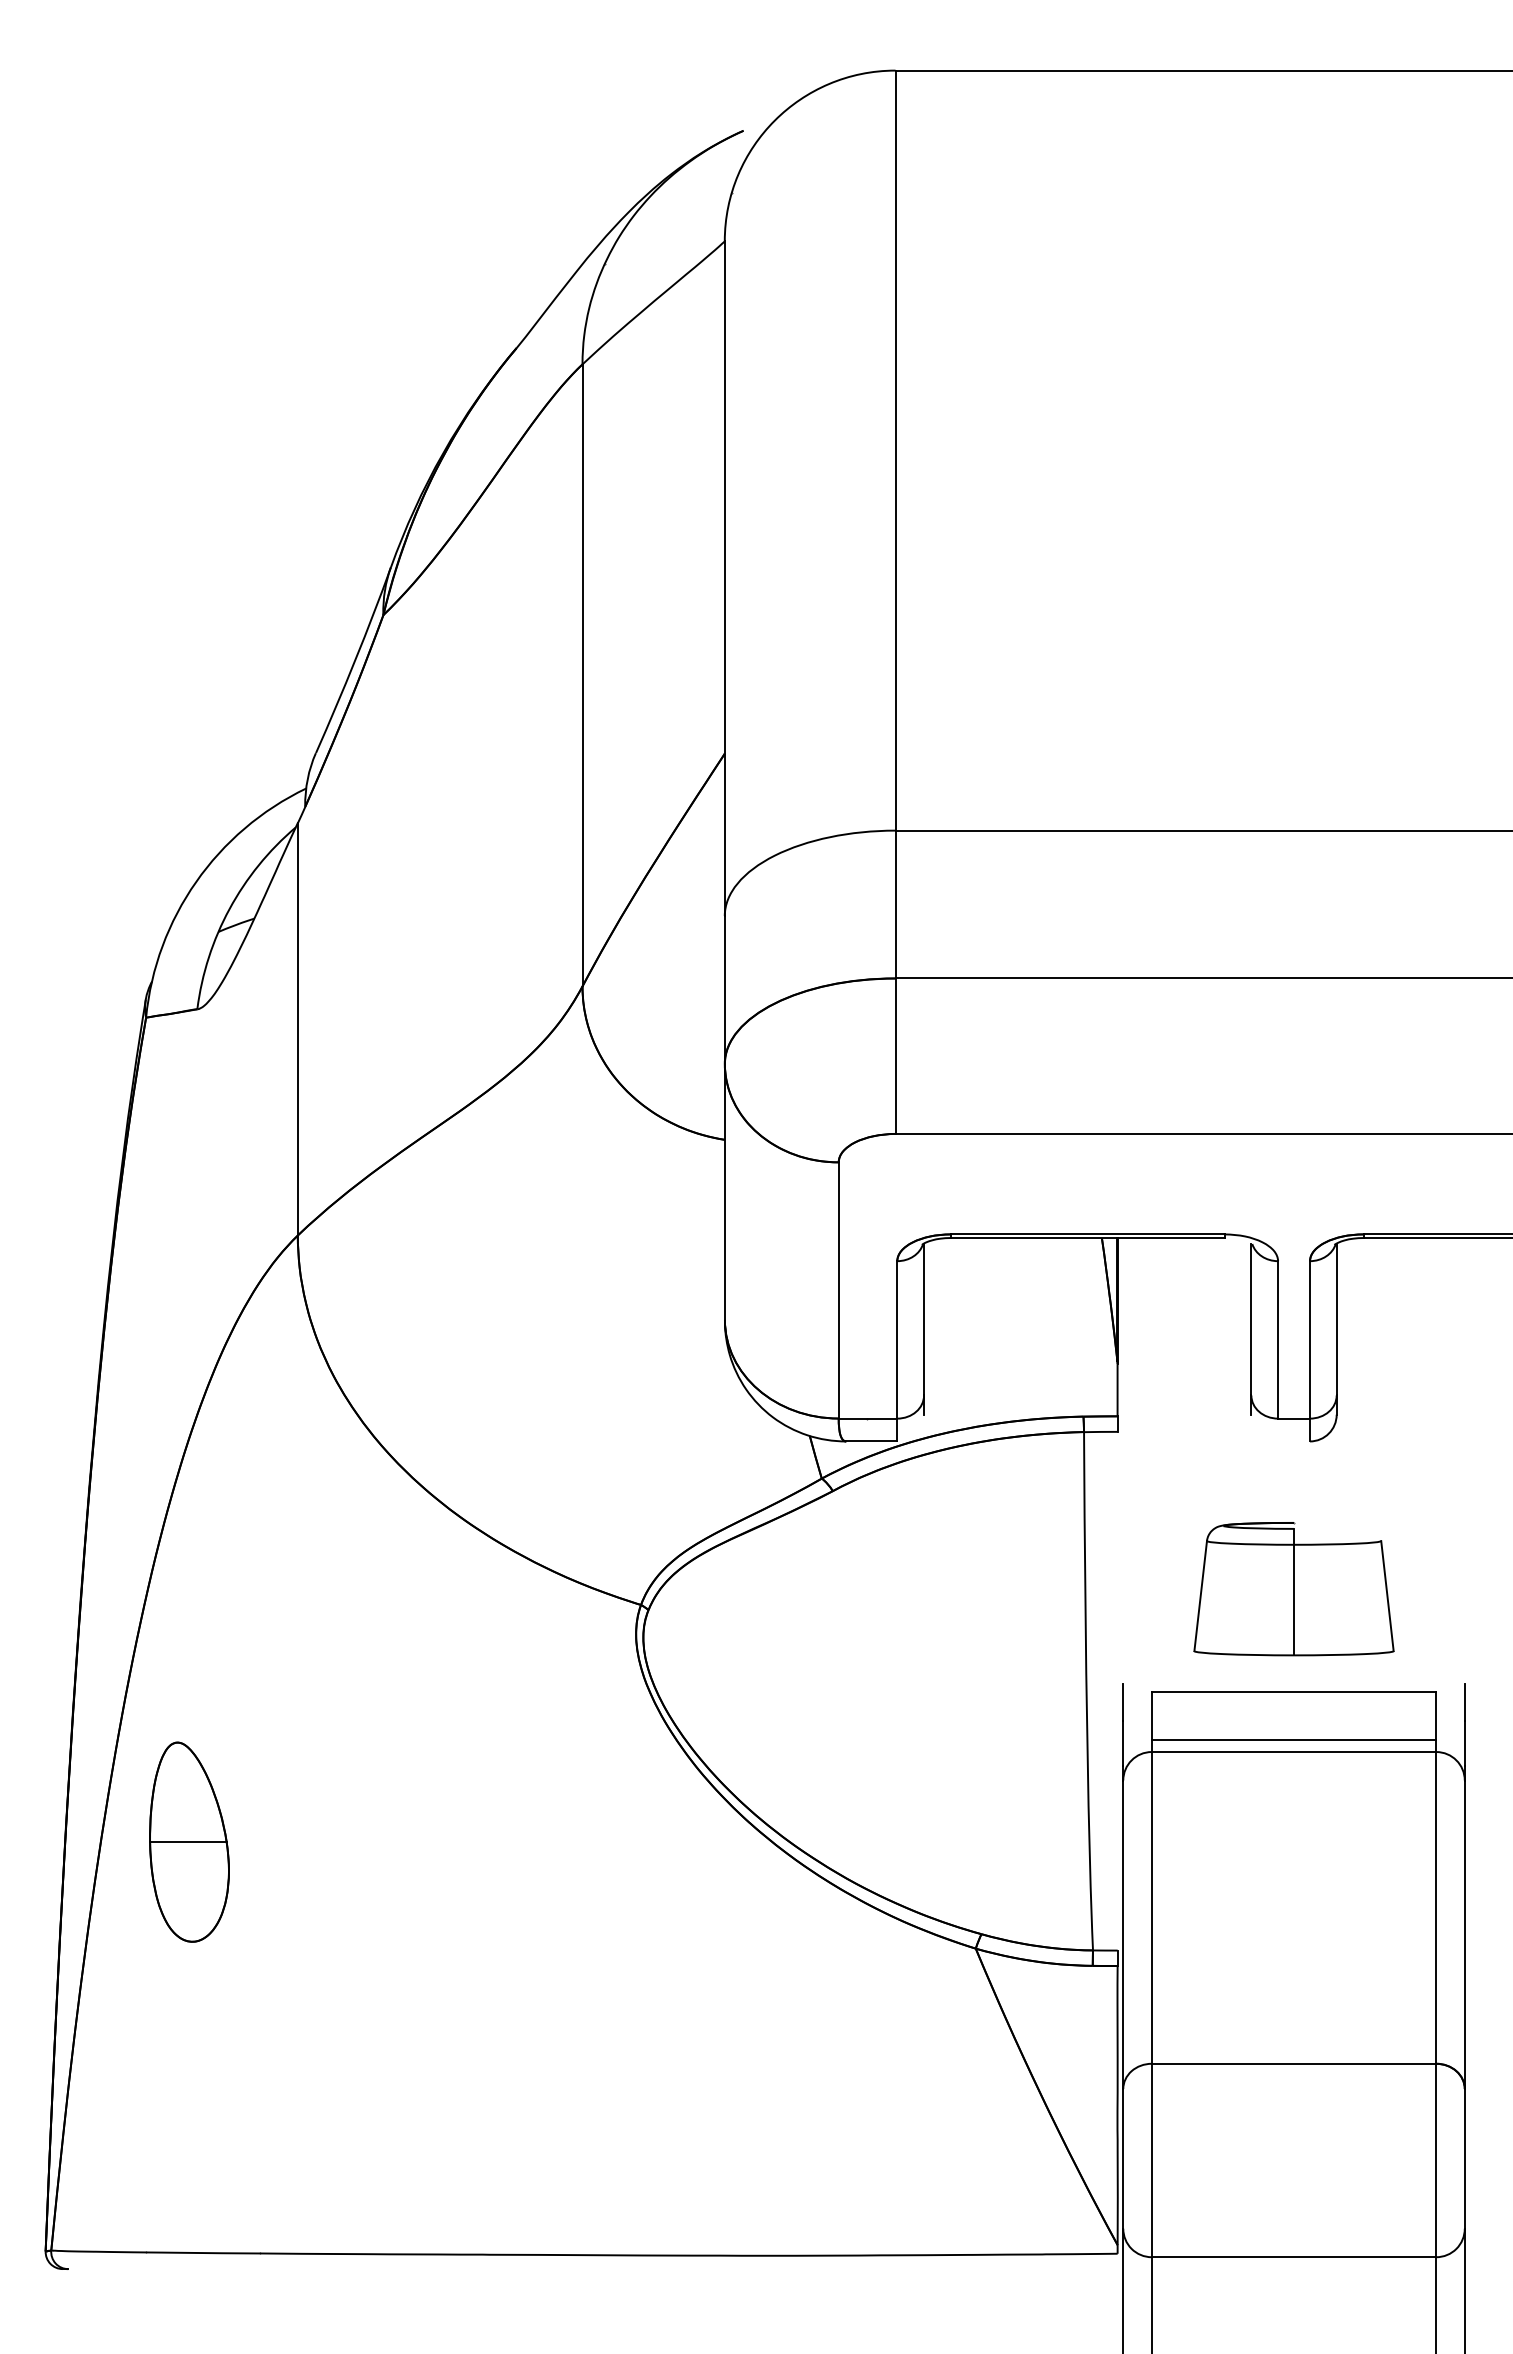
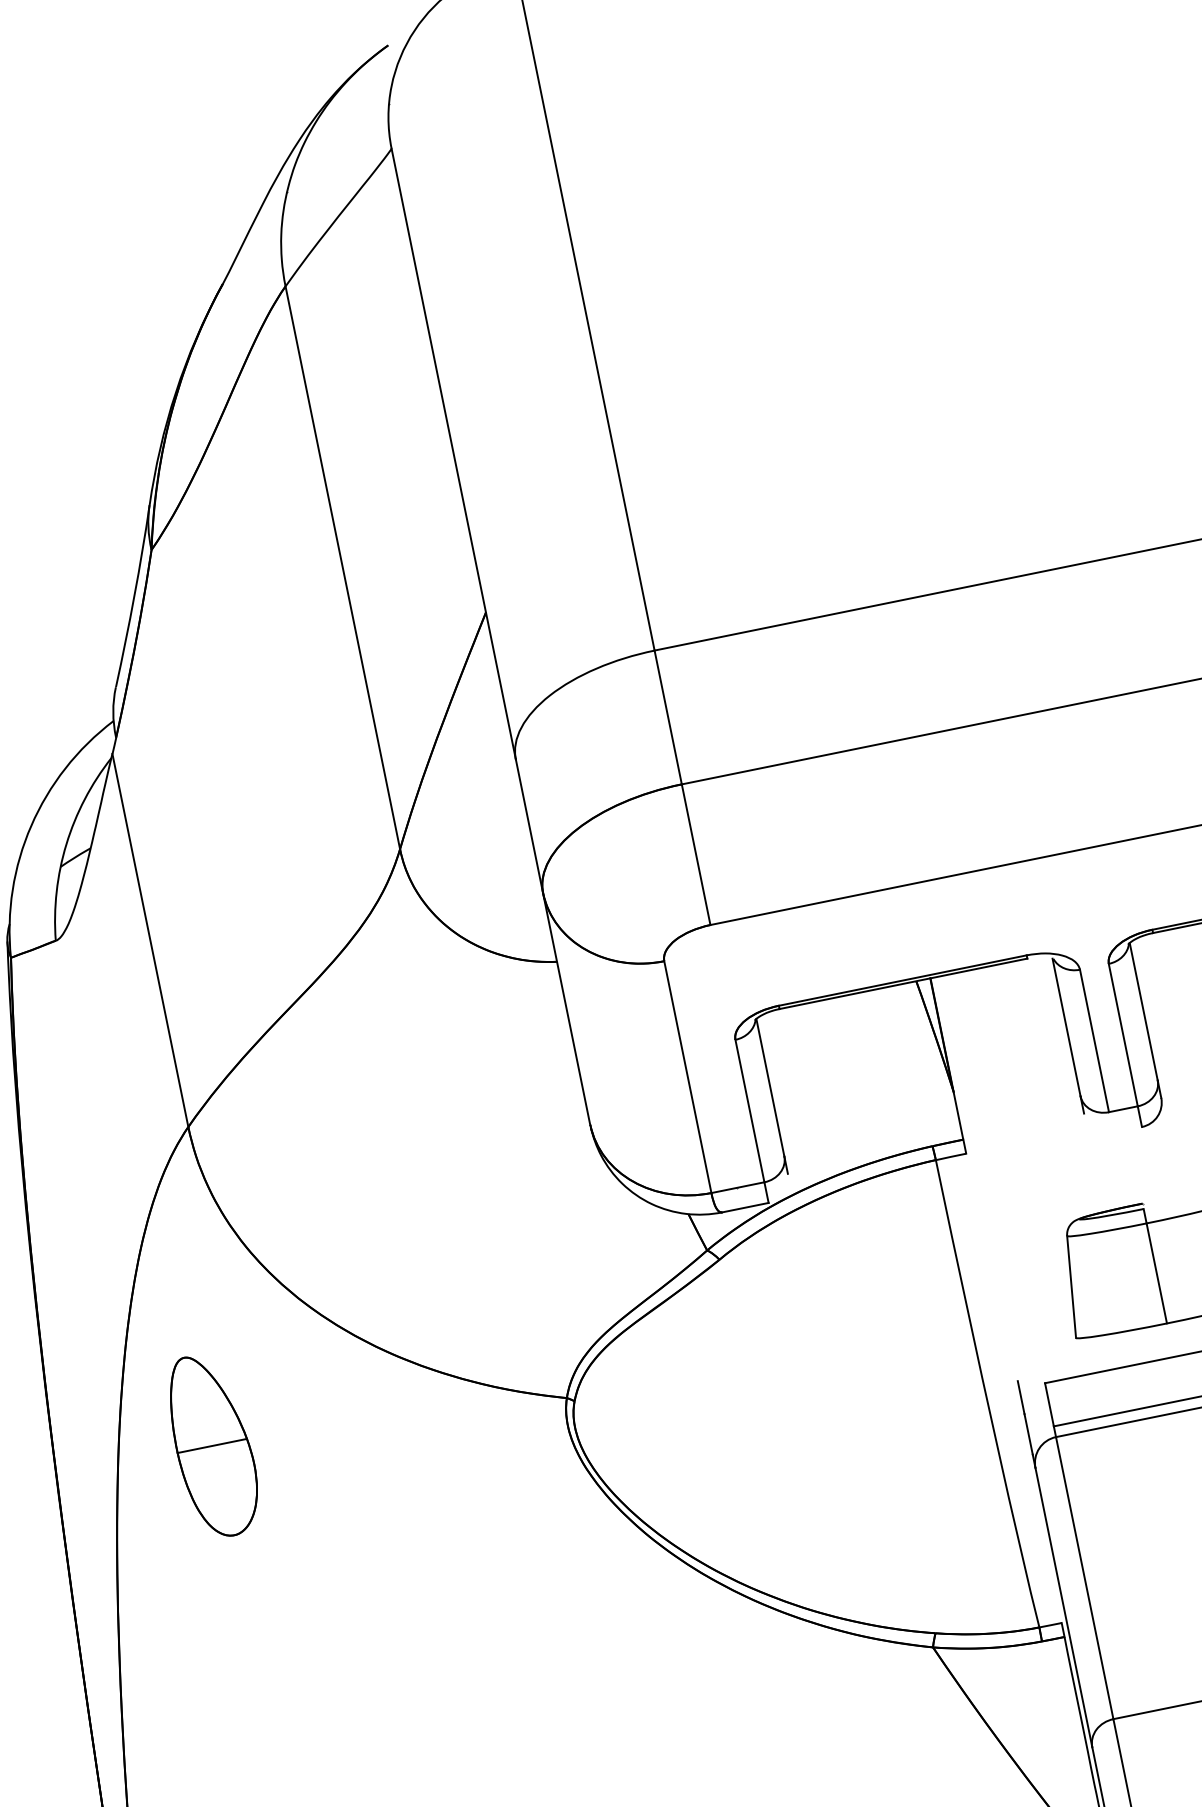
part: (189, 1841) -> (213, 1445), moved

